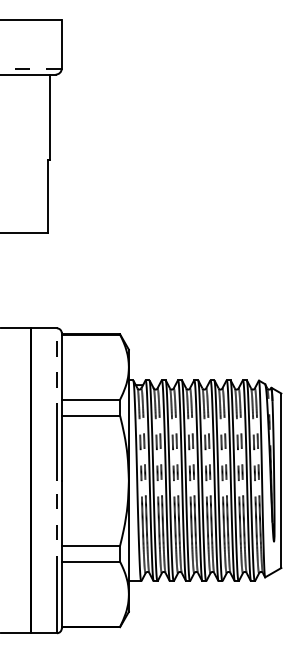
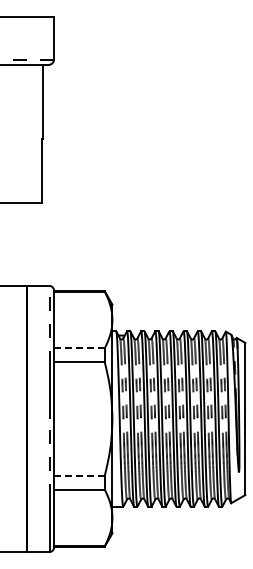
line: (91, 399) -> (79, 348), solid -> dashed
line: (91, 545) -> (79, 475), solid -> dashed

